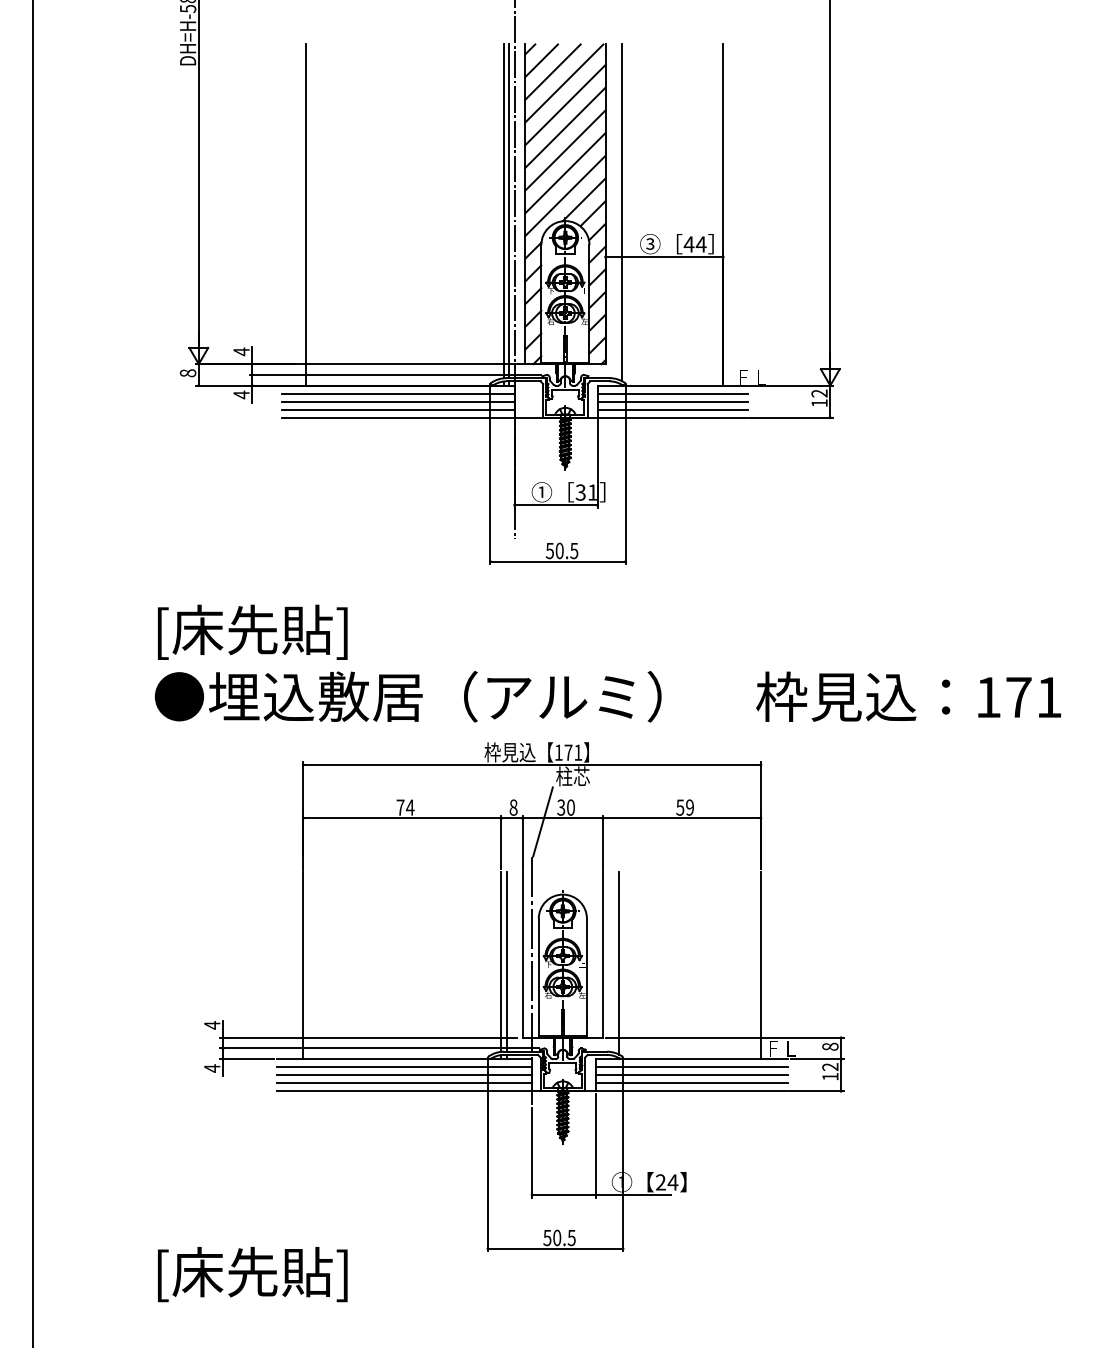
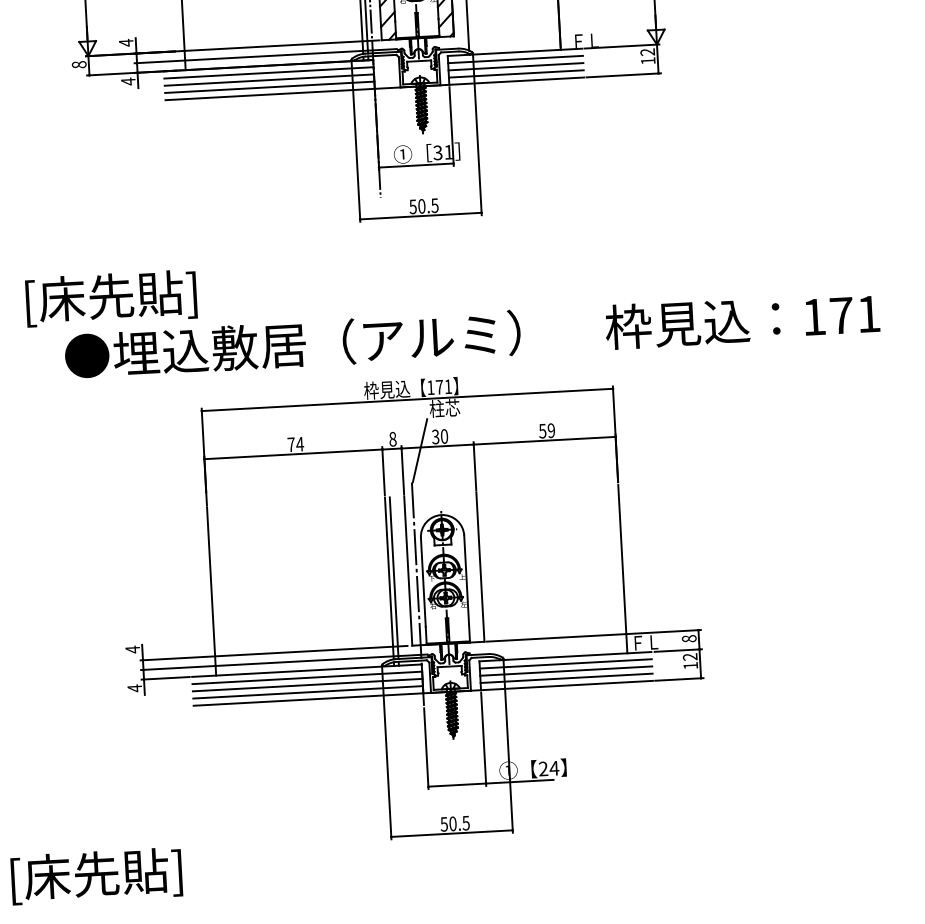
text: (252, 631) -> (111, 297), moved
line: (619, 962) -> (495, 573), removed
text: (252, 1274) -> (96, 876), moved

